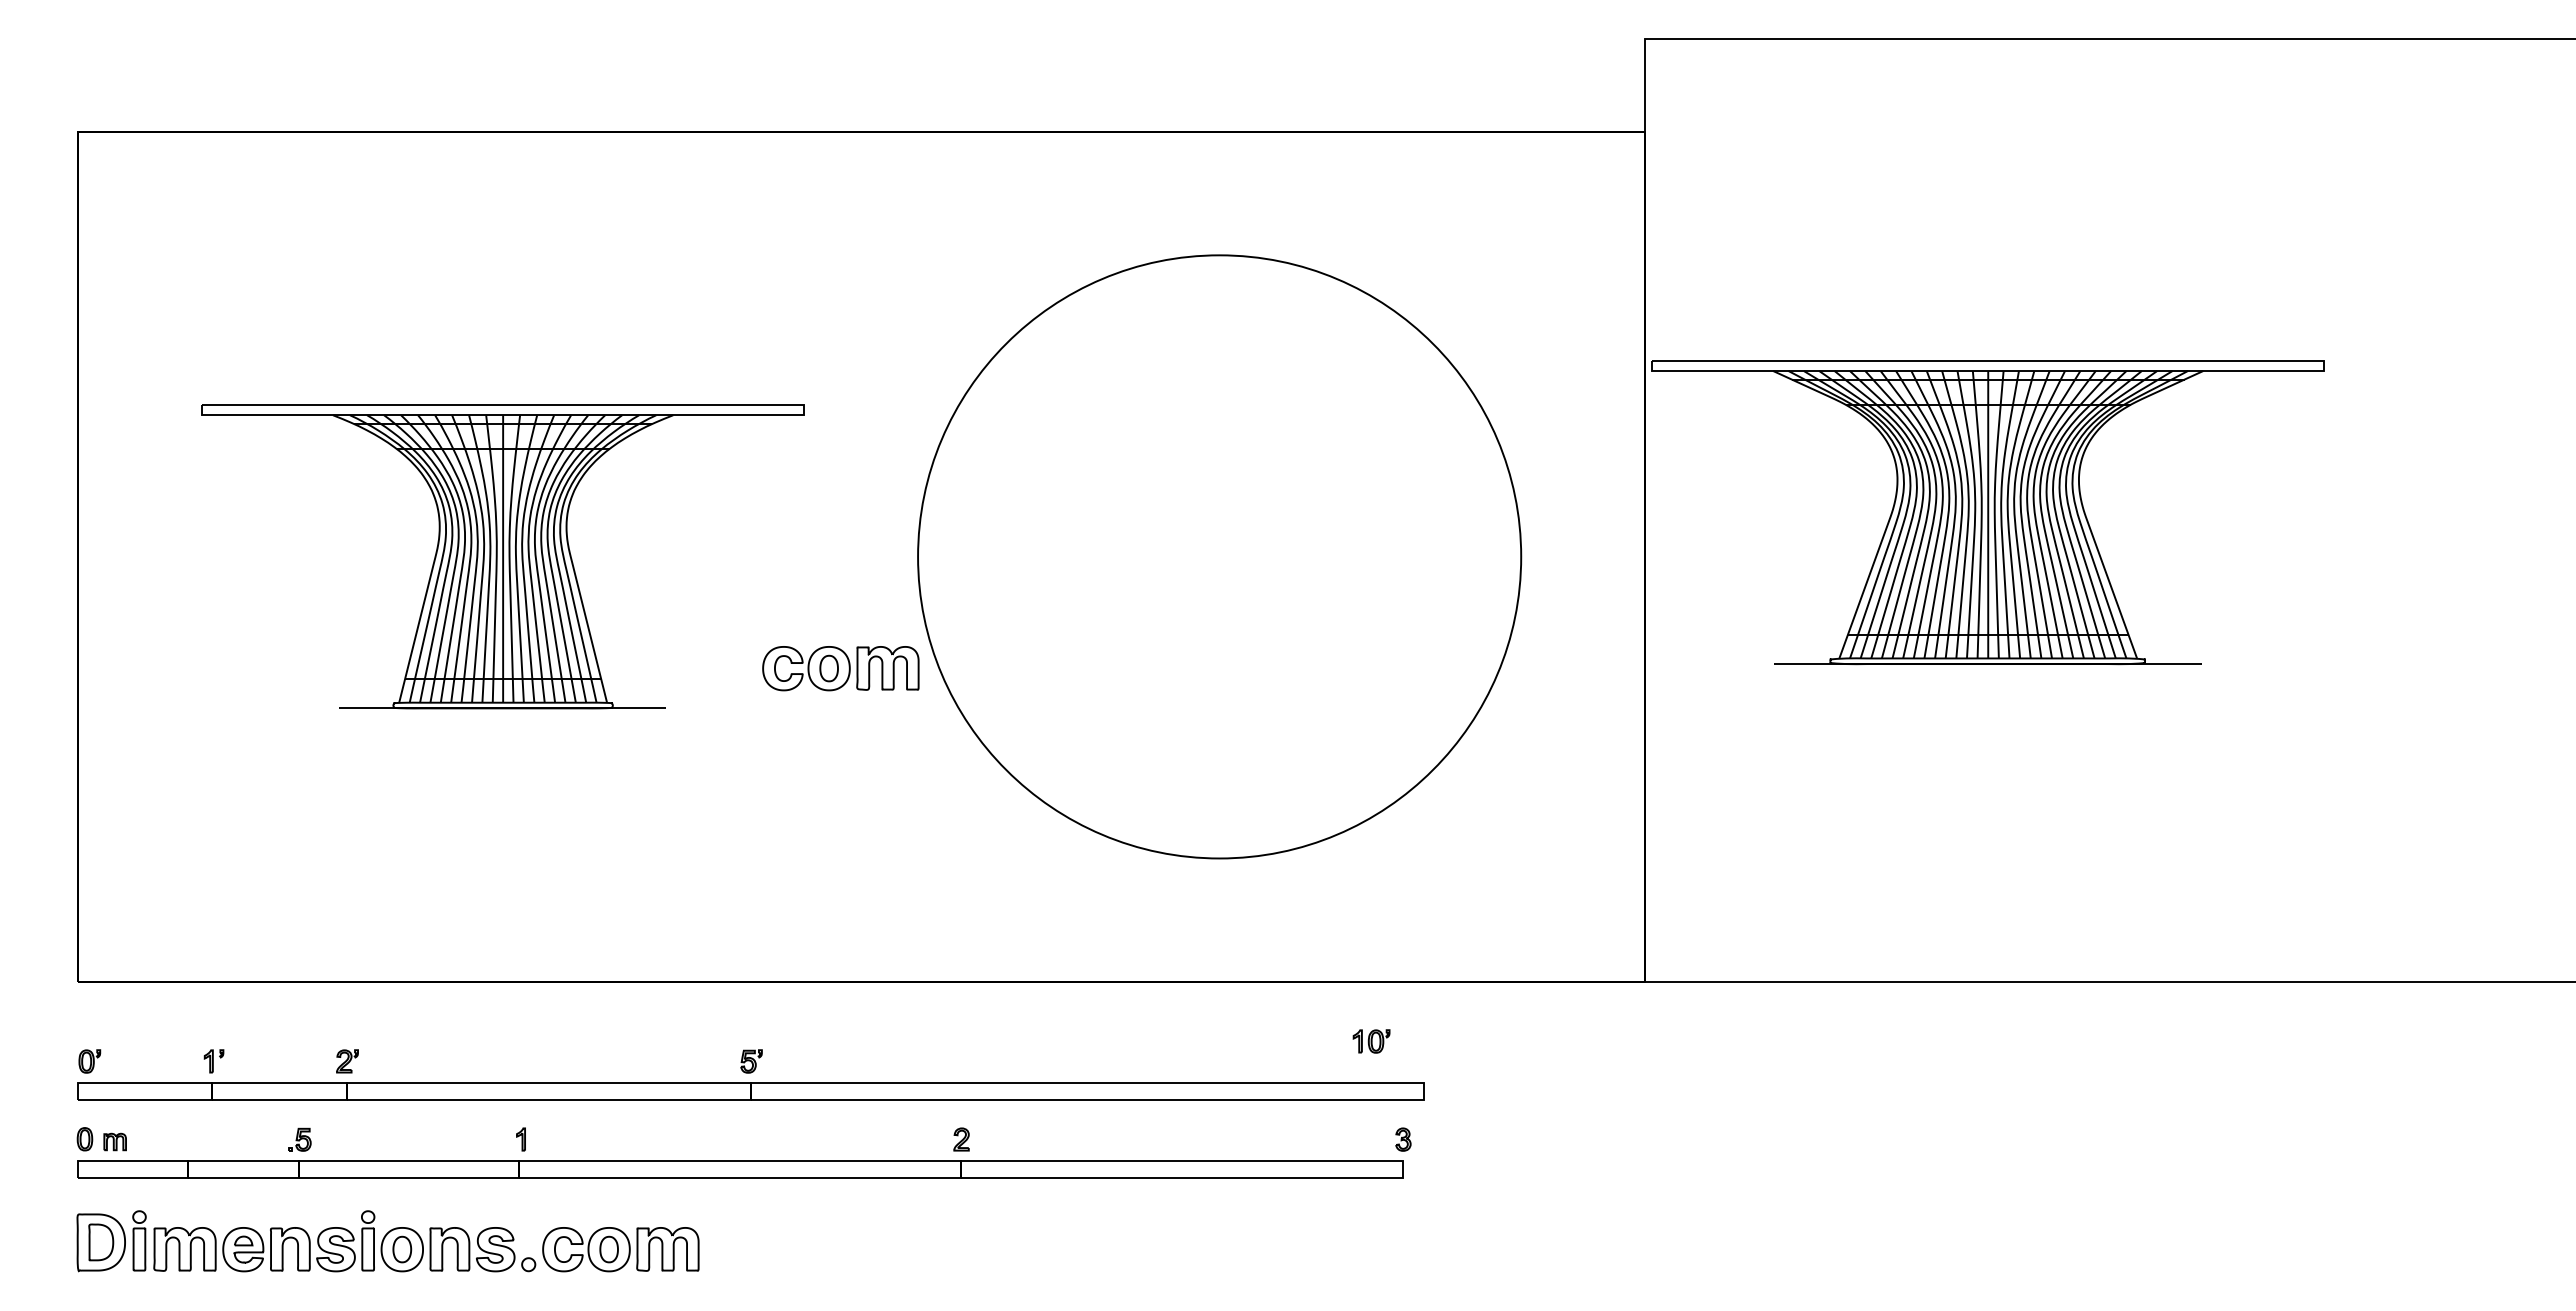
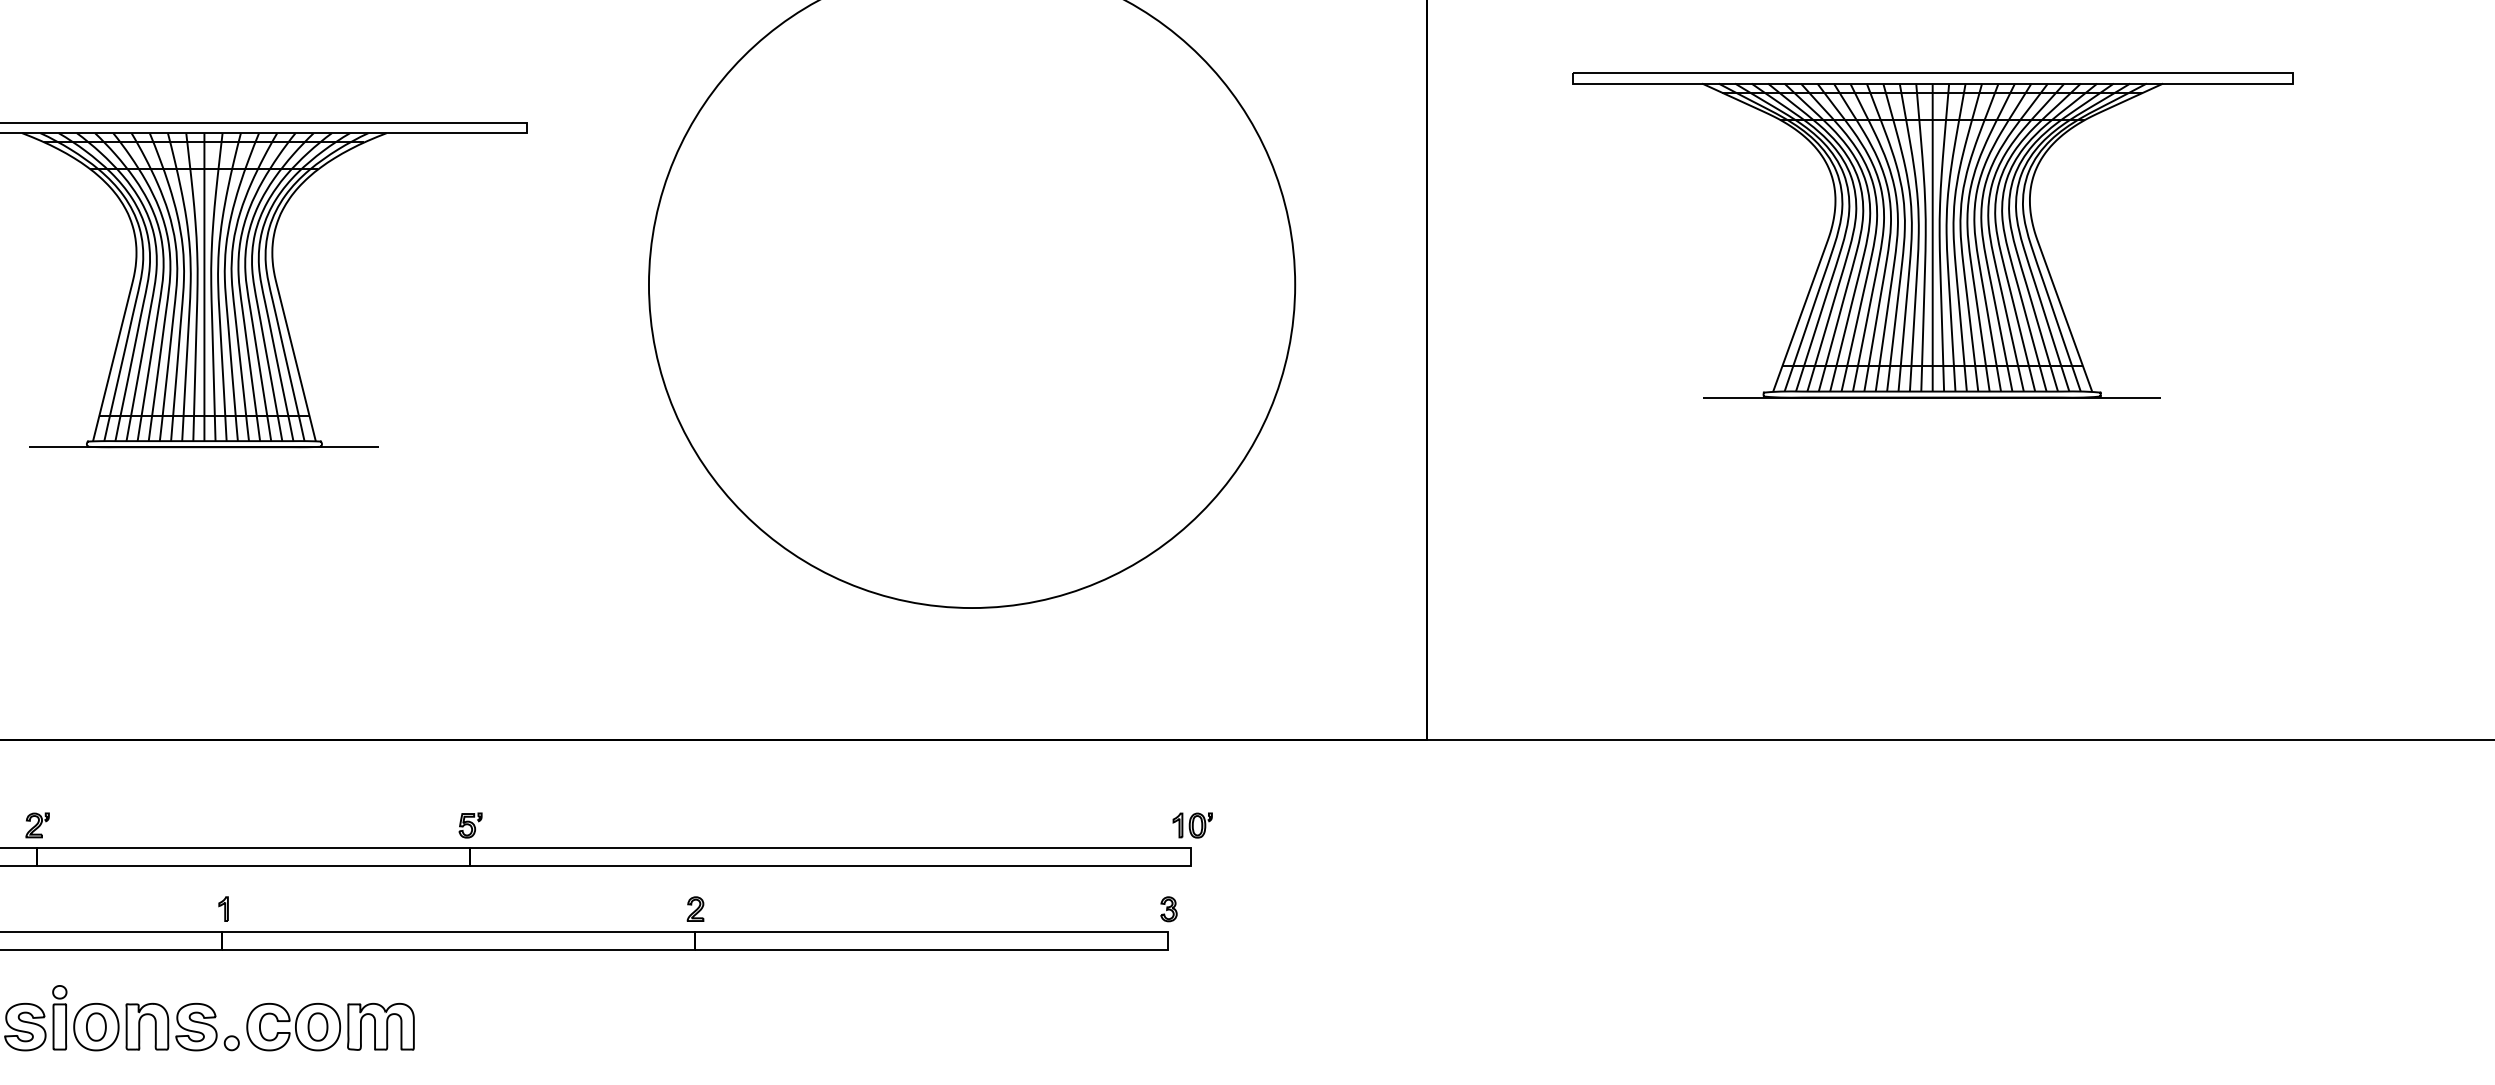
part: (1987, 512) -> (1931, 235), moved
part: (840, 668) -> (565, 404), removed
part: (1371, 1041) -> (1192, 825), moved

